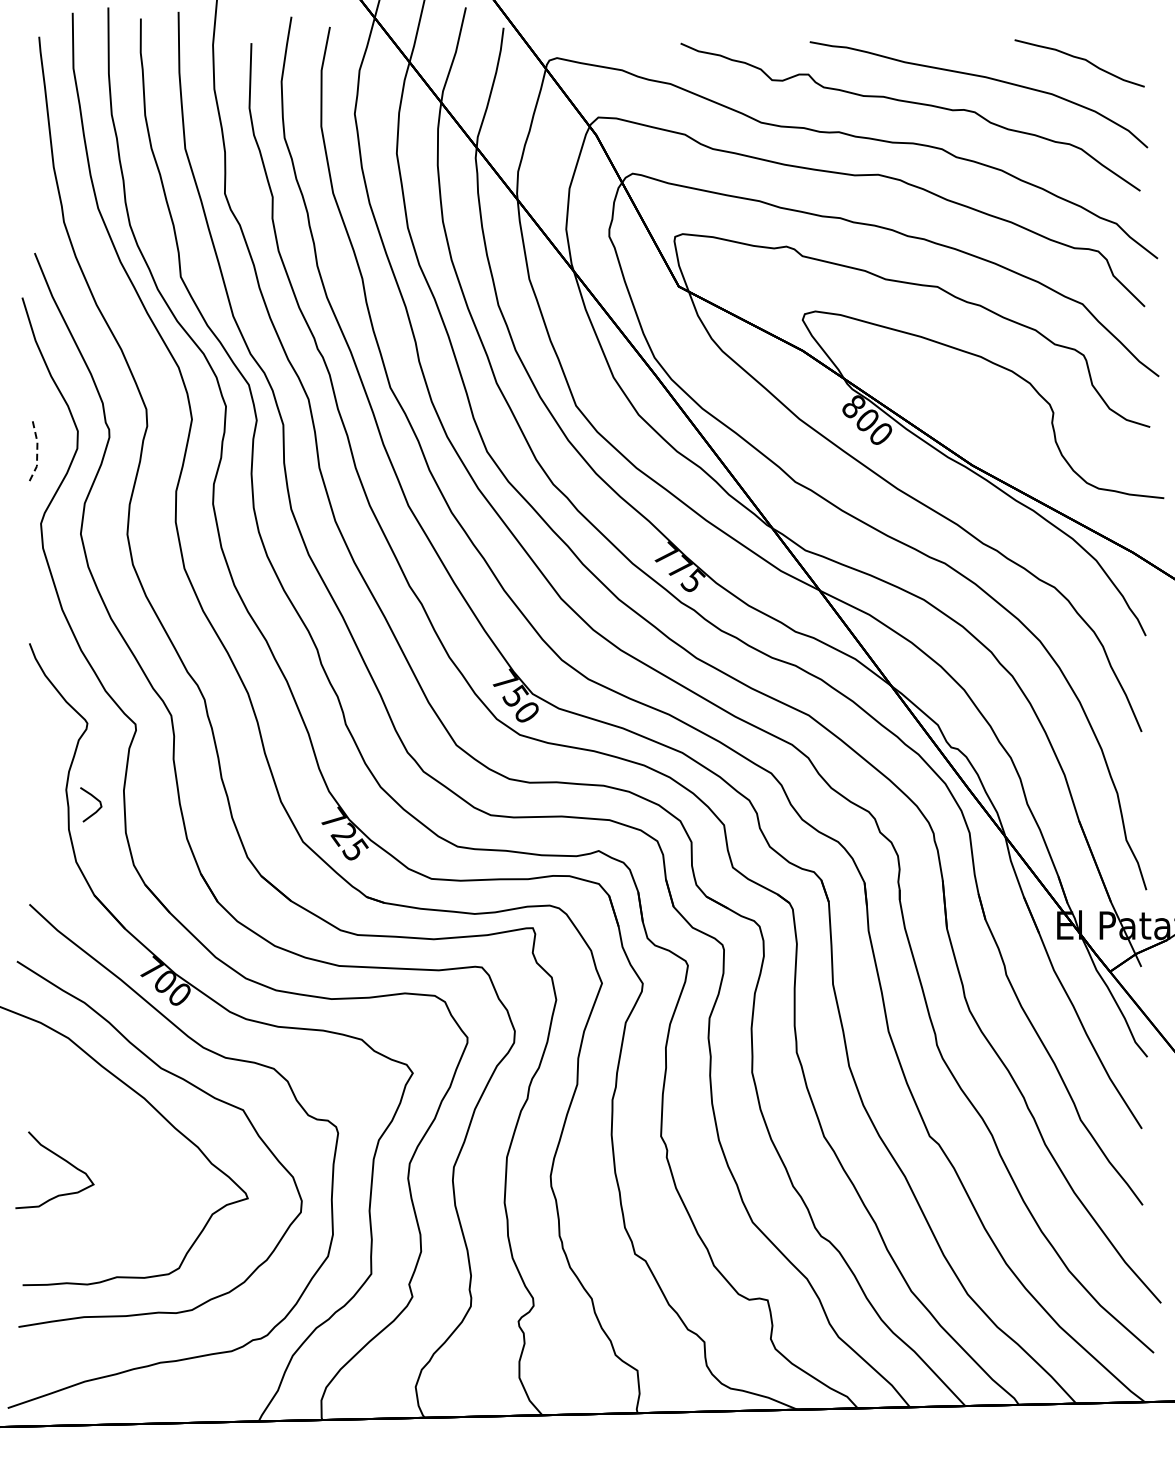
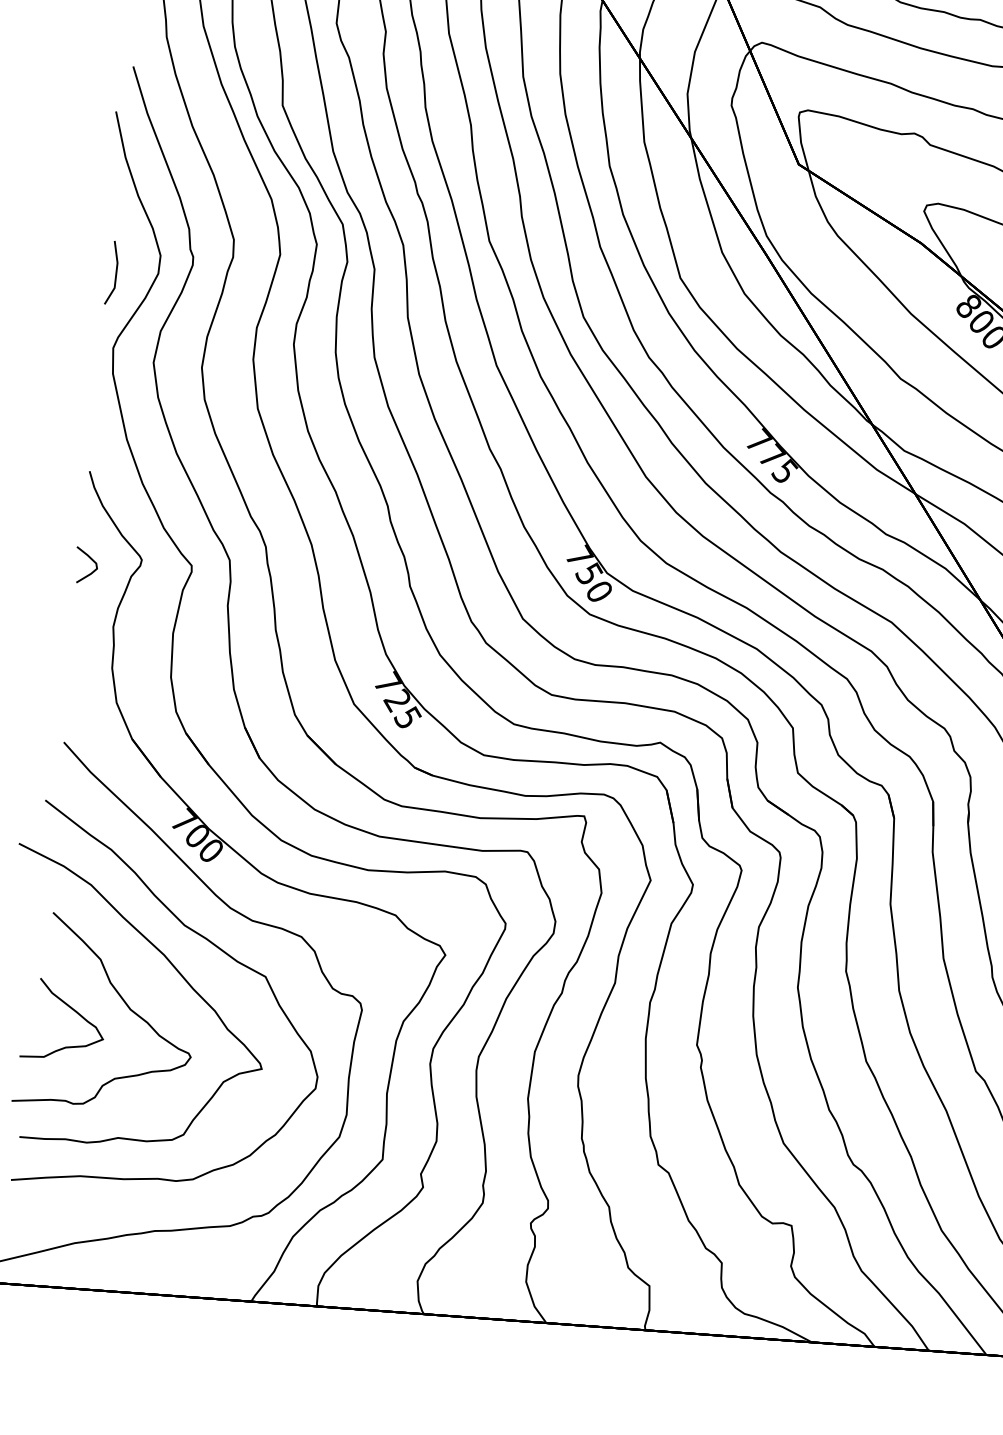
line: (37, 452) -> (116, 273), dashed -> solid
curve: (95, 799) -> (91, 560), moved
curve: (108, 1145) -> (122, 1000), added

